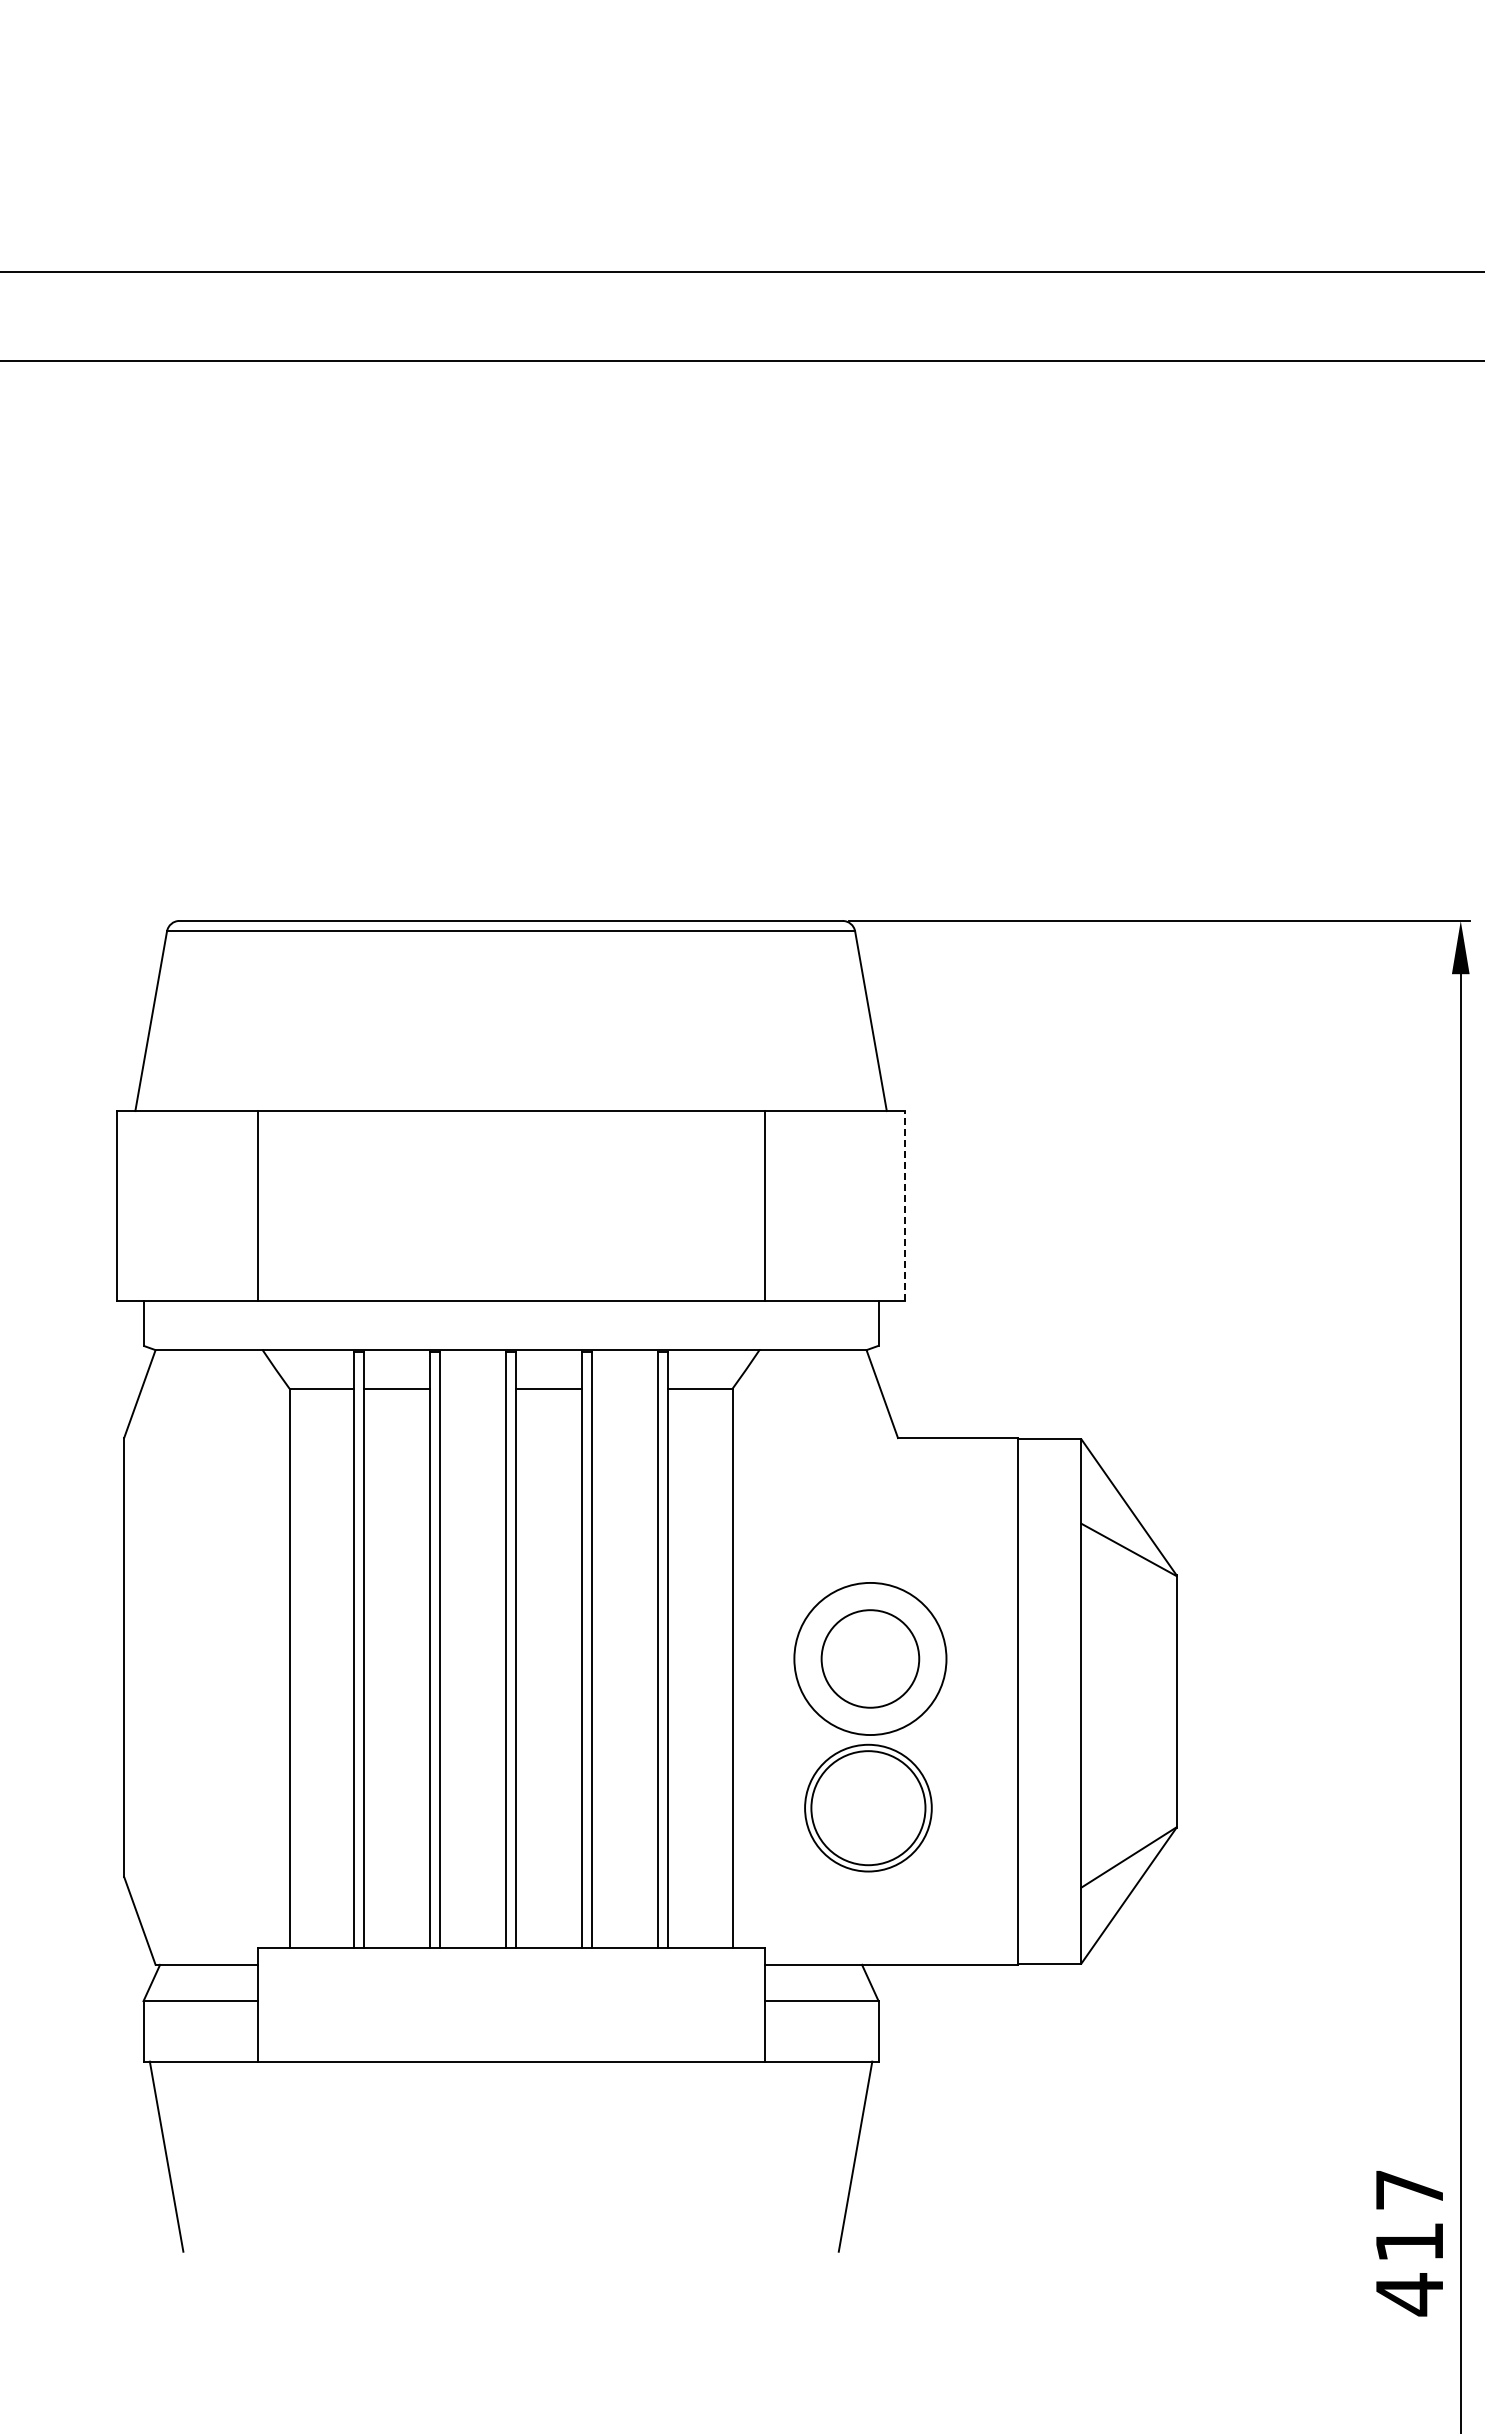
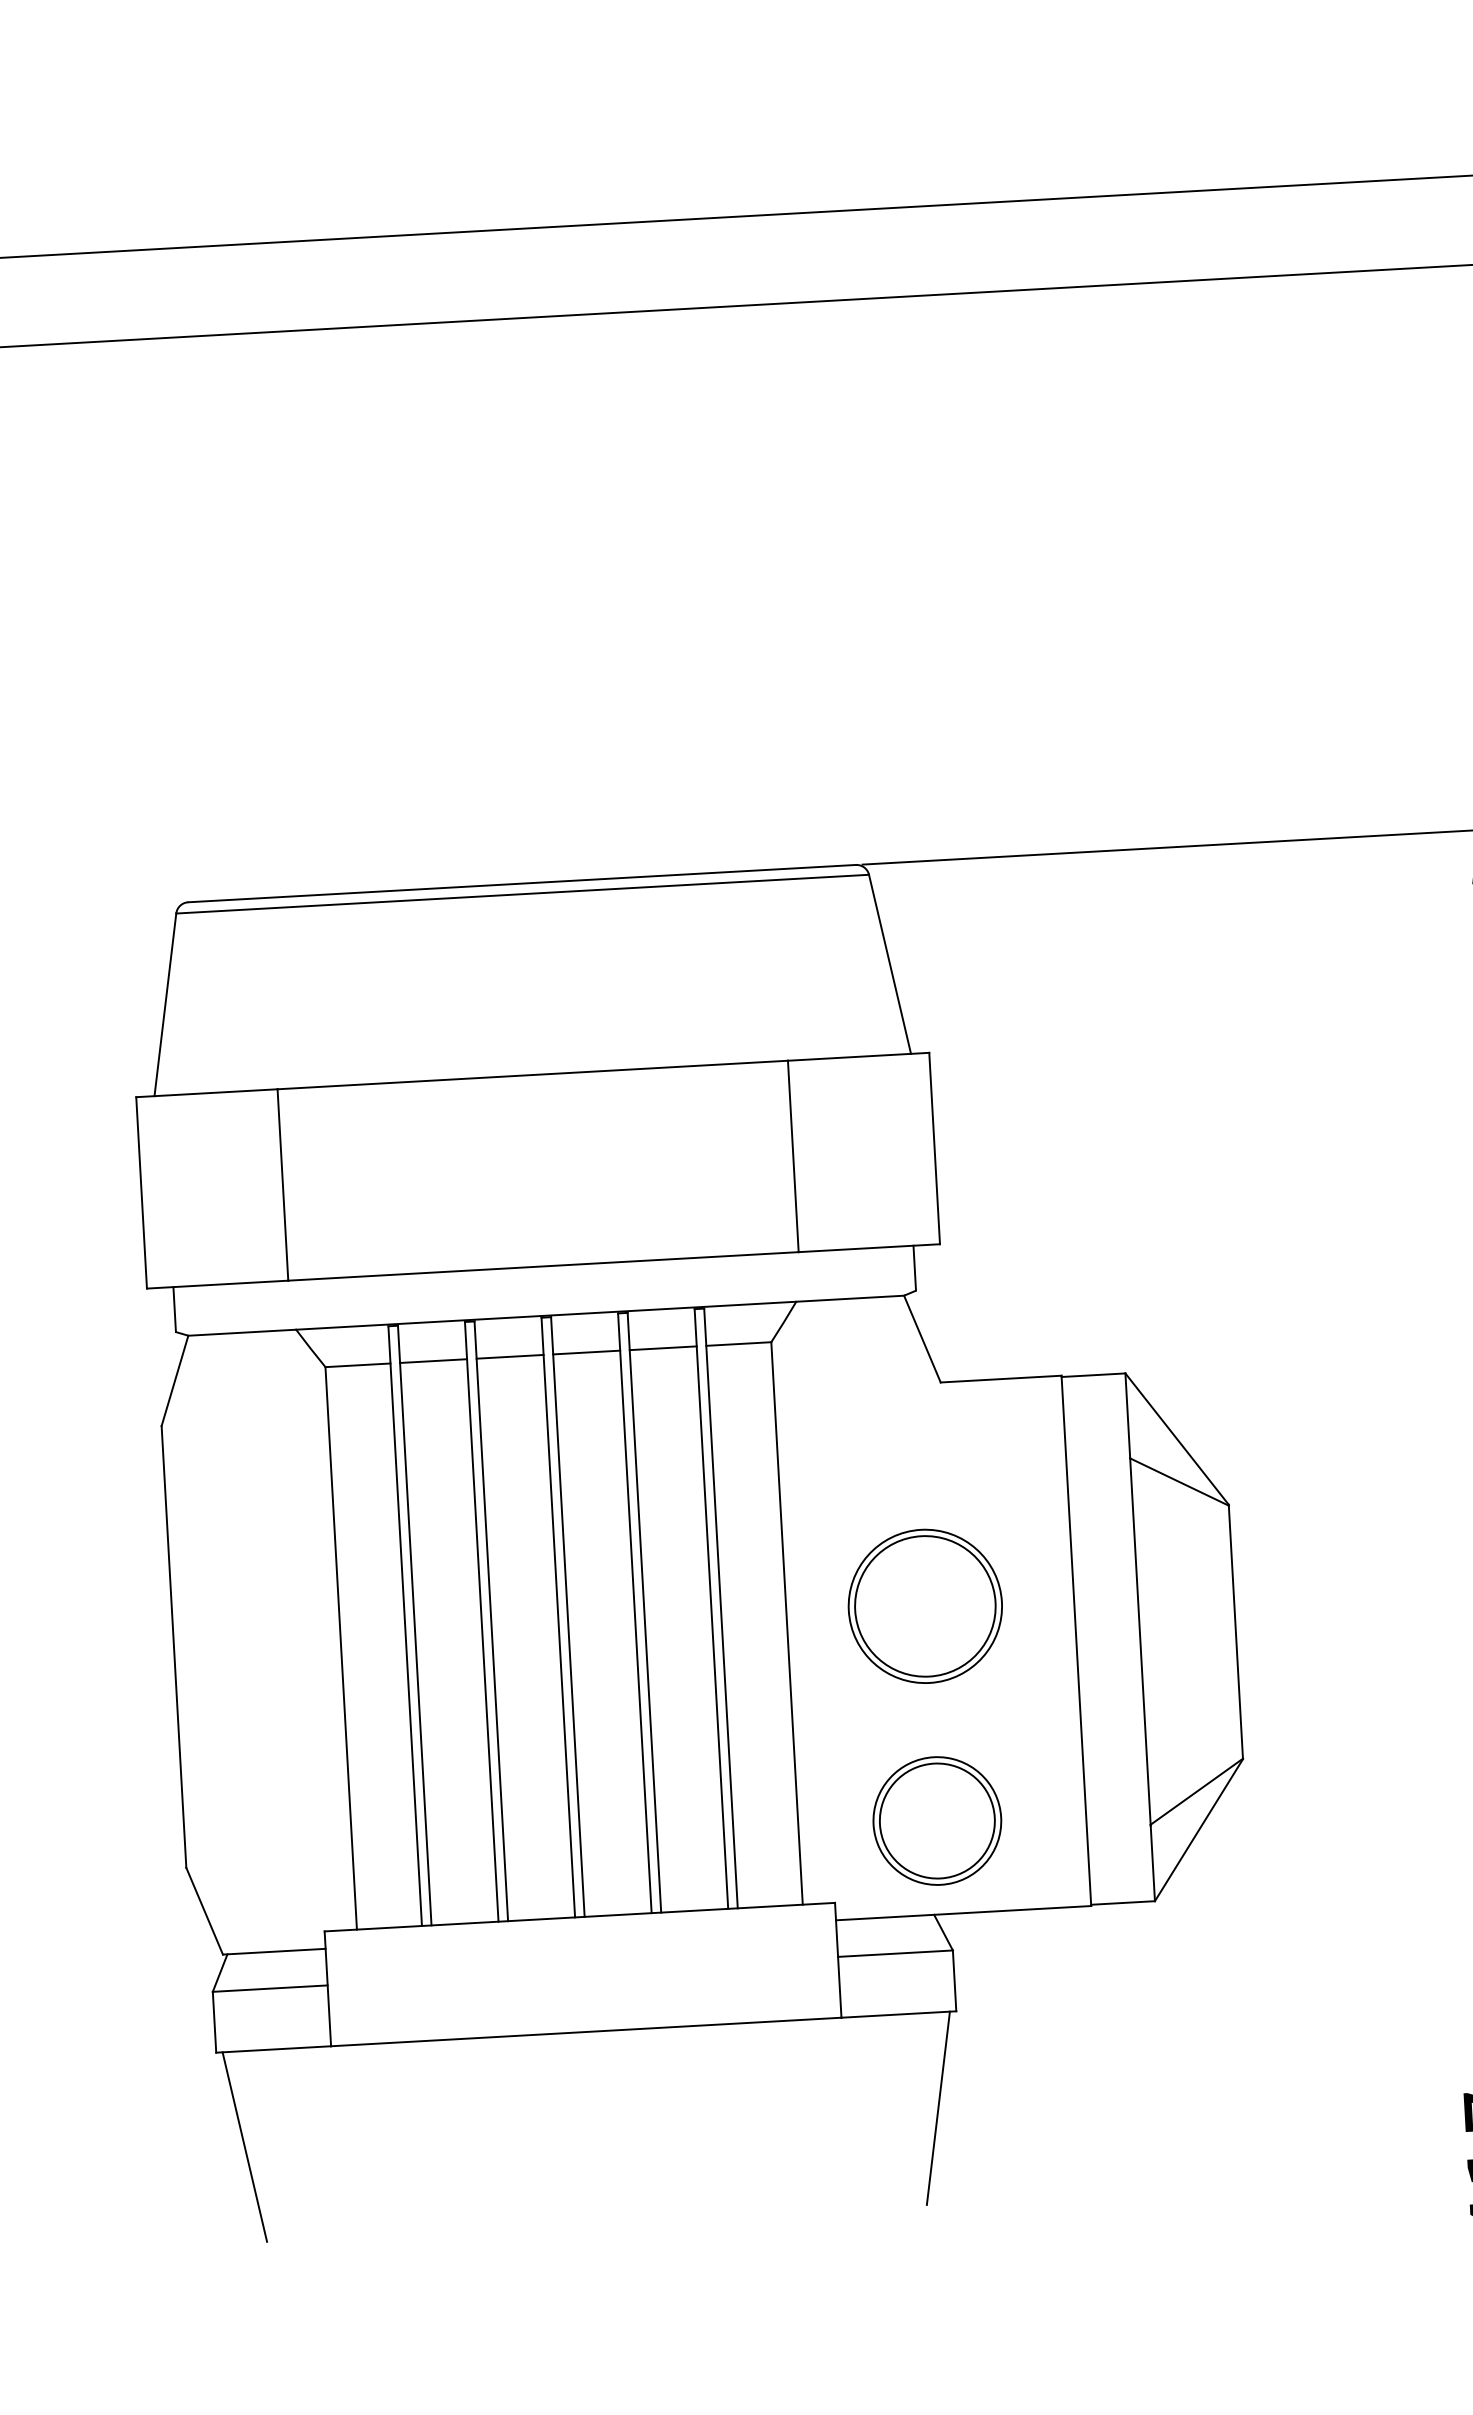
line: (904, 1205) -> (934, 1147), dashed -> solid
line: (472, 1388) -> (509, 1356), added
line: (624, 1388) -> (662, 1347), added
circle: (870, 1658) -> (925, 1605), size x1.43
part: (868, 1807) -> (937, 1820), moved

